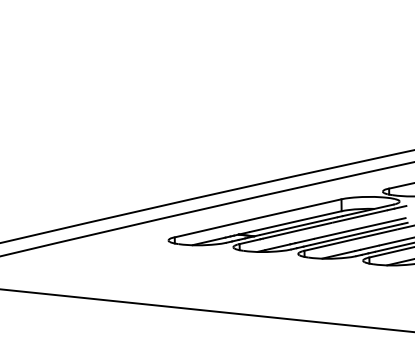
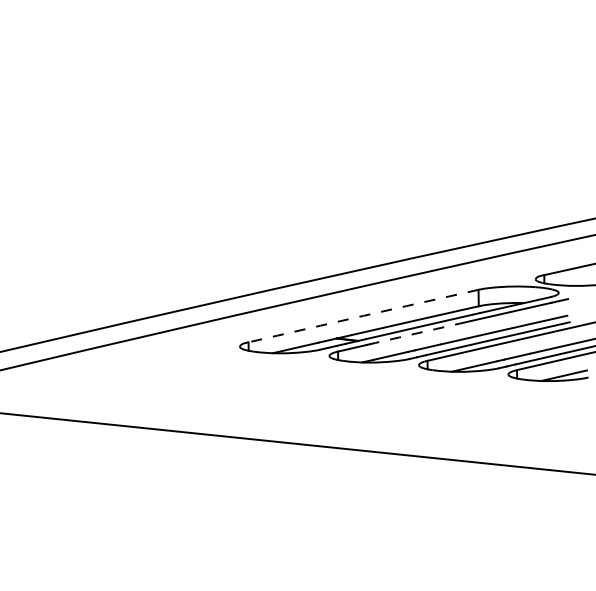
arc: (258, 217) -> (363, 315), solid -> dashed
arc: (297, 230) -> (417, 333), solid -> dashed

